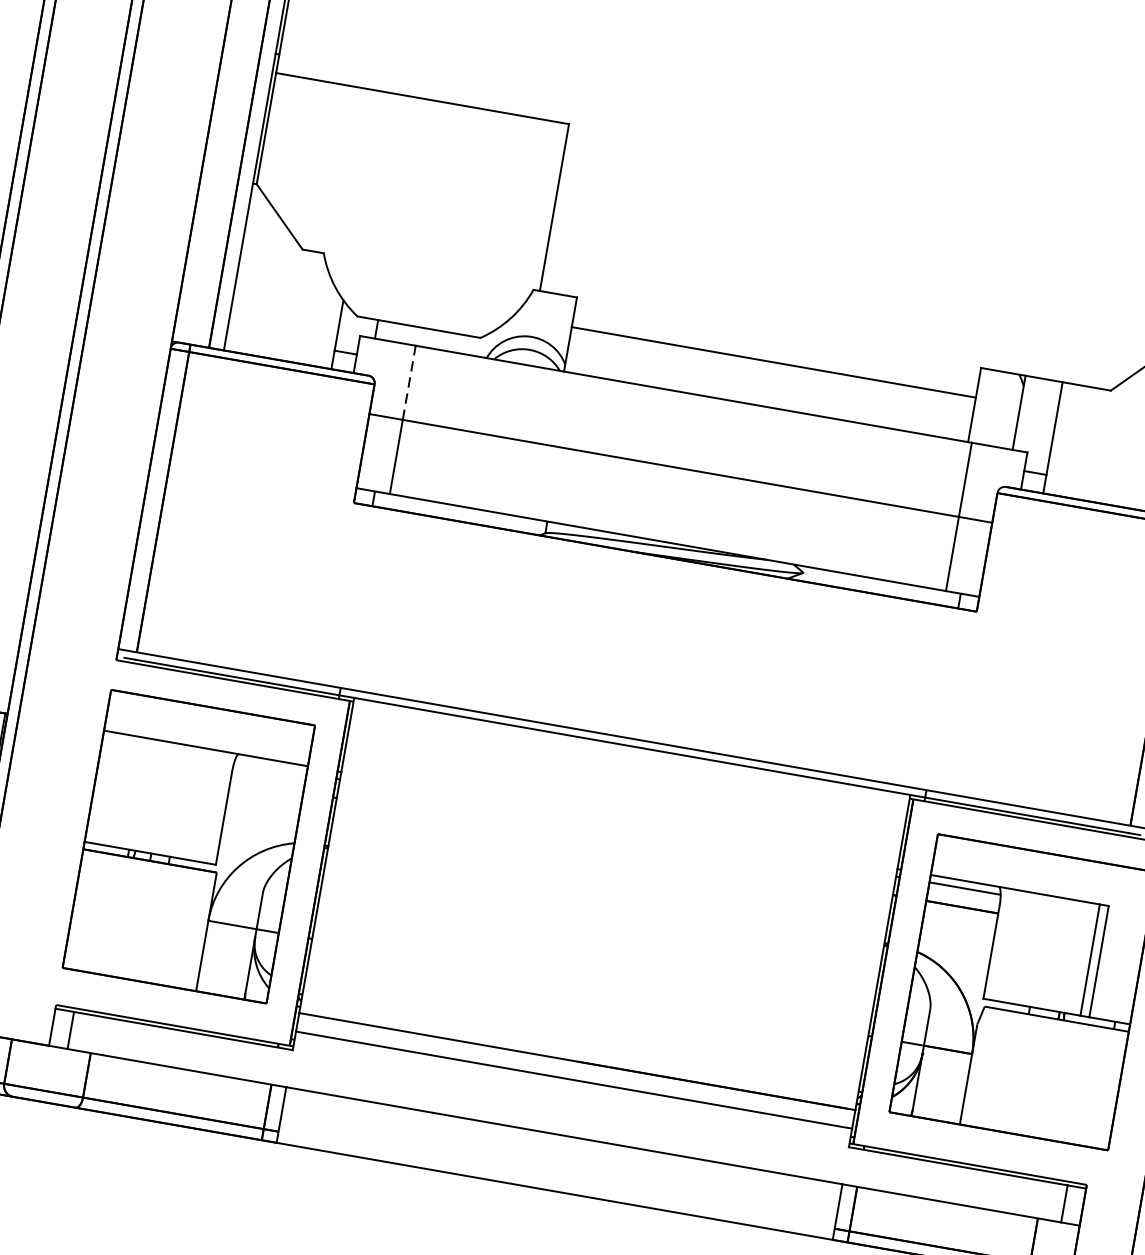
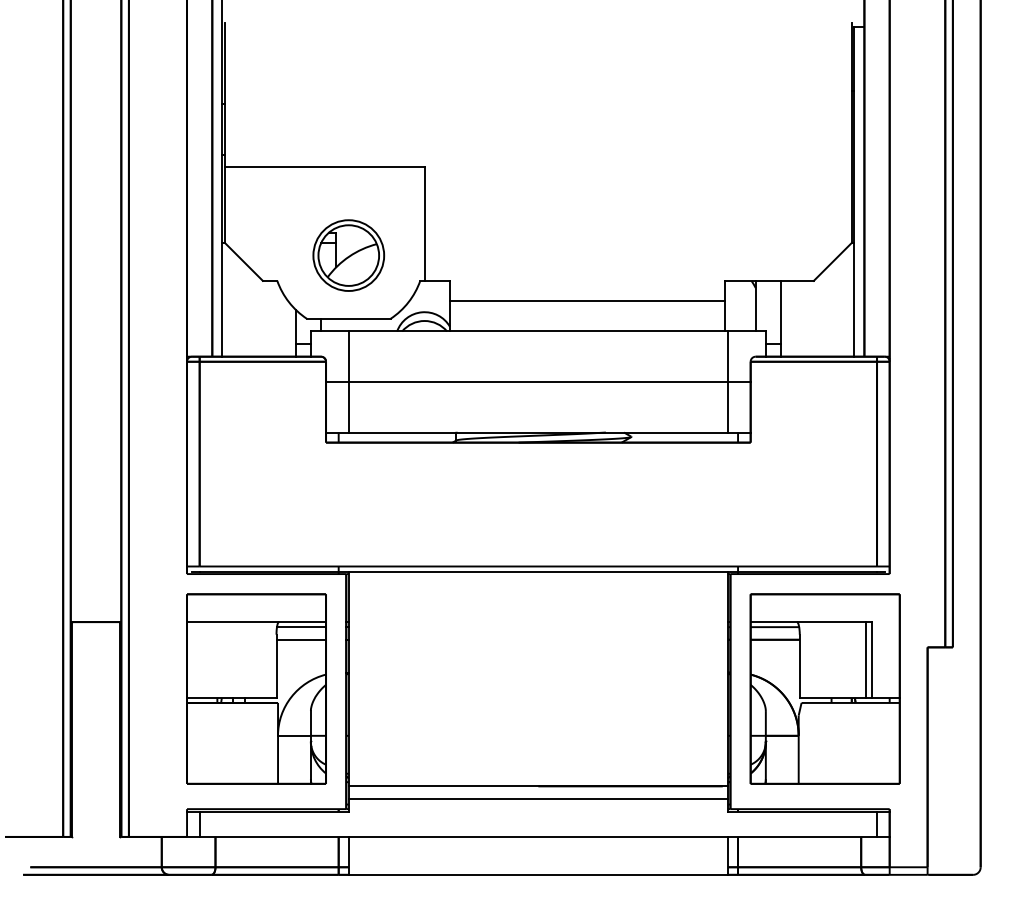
part: (434, 234) -> (348, 255), added
line: (408, 382) -> (348, 356), dashed -> solid
line: (270, 767) -> (301, 627), added
line: (267, 785) -> (301, 639), added

